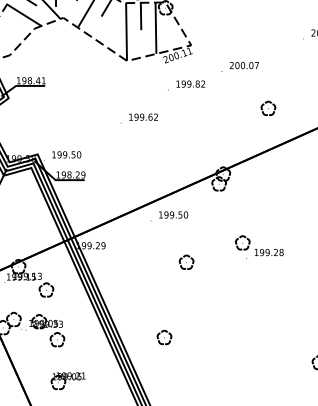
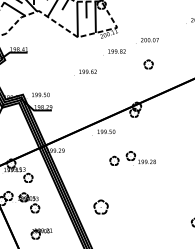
part: (268, 108) -> (148, 64), moved
part: (258, 246) -> (140, 158), moved
part: (163, 336) -> (100, 206), size x1.6

